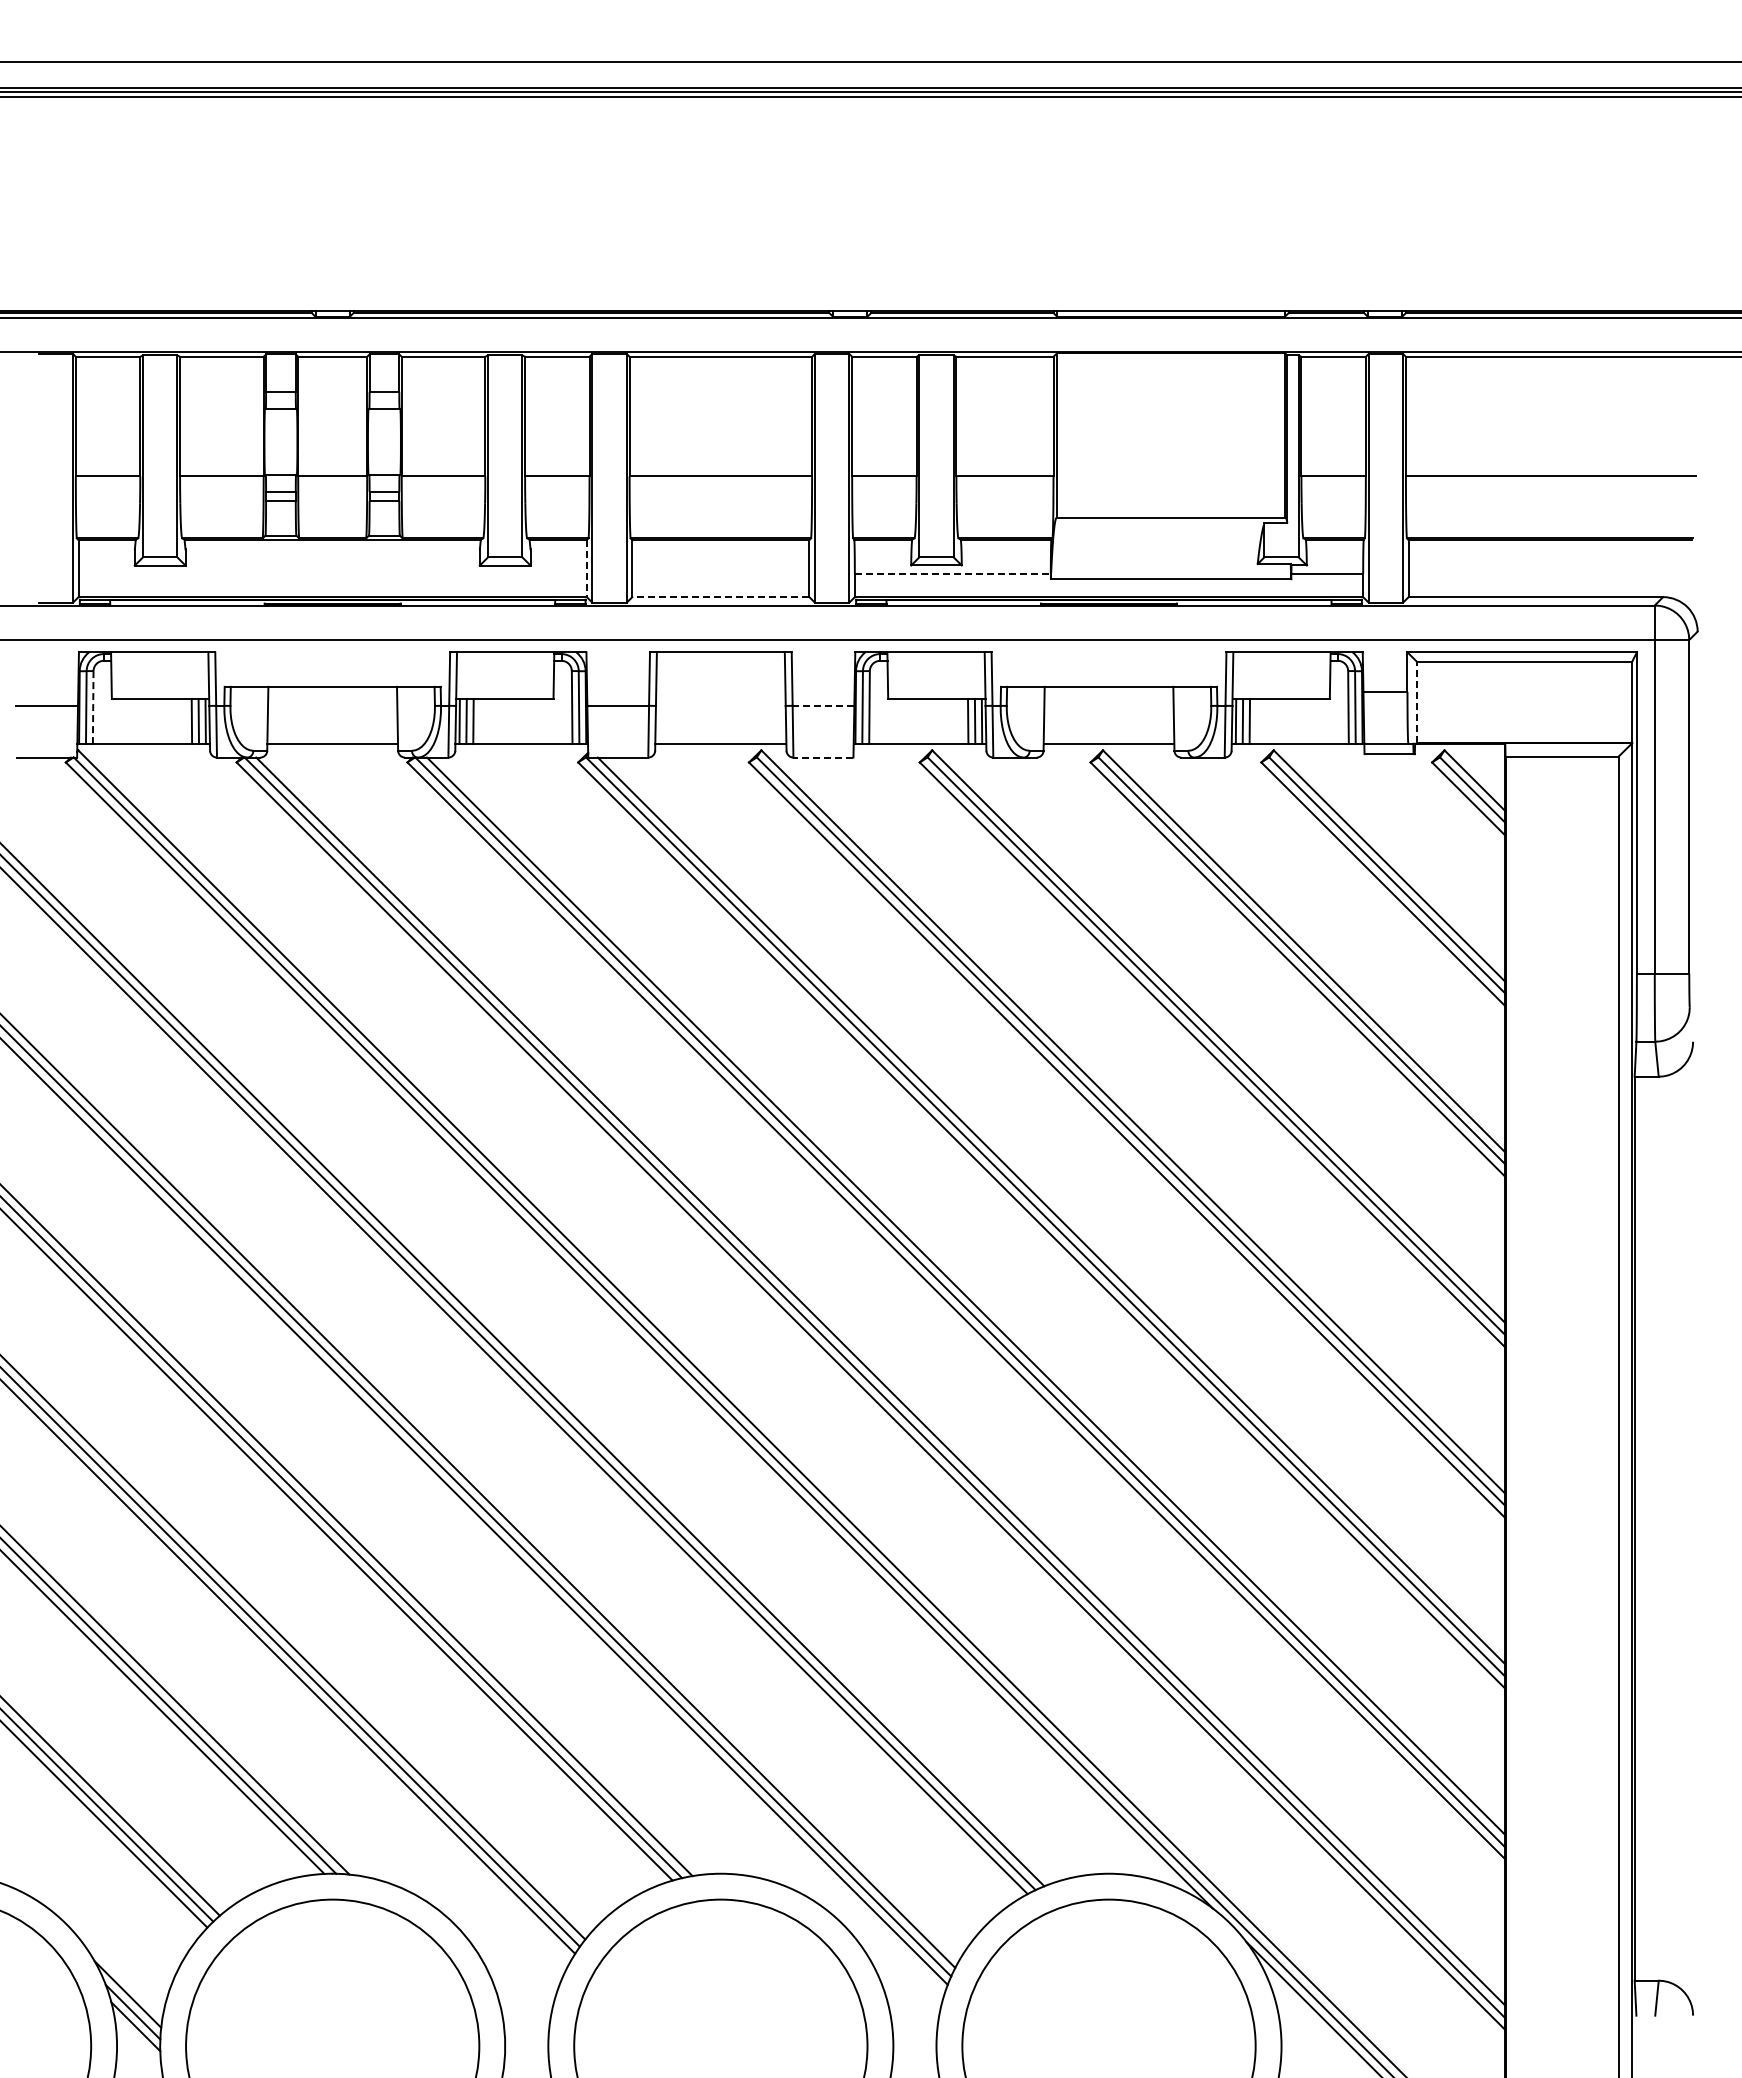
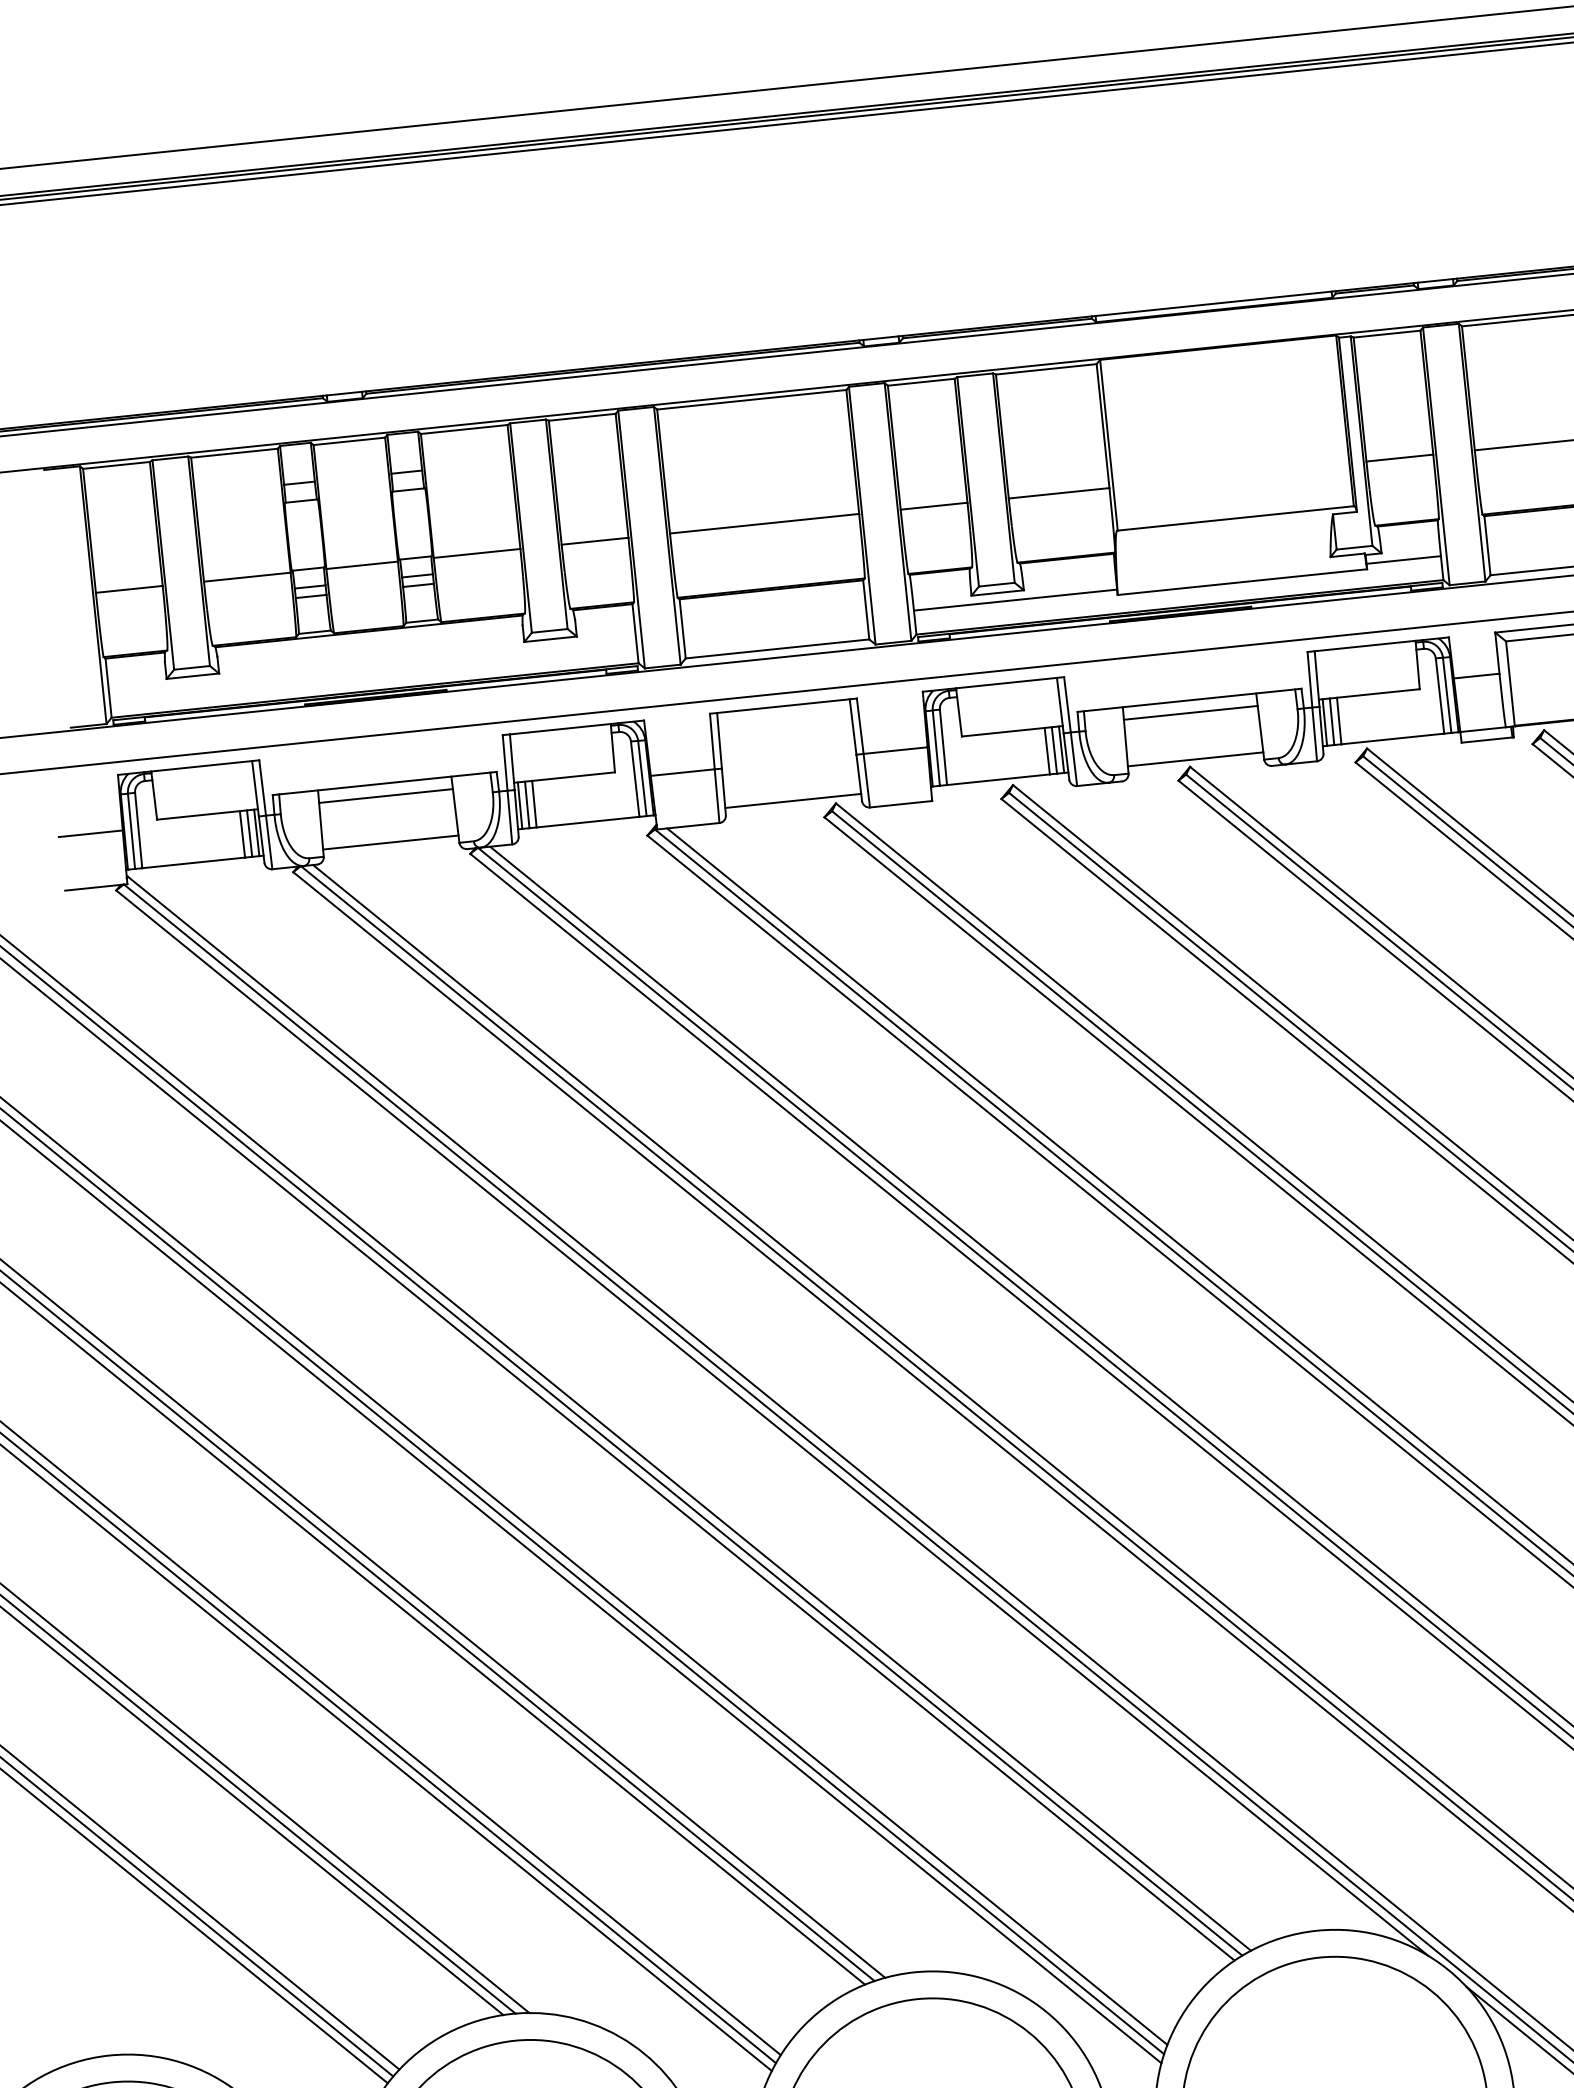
line: (586, 568) -> (635, 633), dashed -> solid
line: (952, 574) -> (1015, 600), dashed -> solid
line: (720, 597) -> (777, 649), dashed -> solid
line: (332, 698) -> (385, 795), added
line: (1108, 698) -> (1190, 712), added
line: (1416, 702) -> (1509, 683), dashed -> solid
line: (823, 705) -> (895, 750), dashed -> solid
line: (93, 707) -> (138, 830), dashed -> solid
line: (822, 757) -> (900, 804), dashed -> solid

